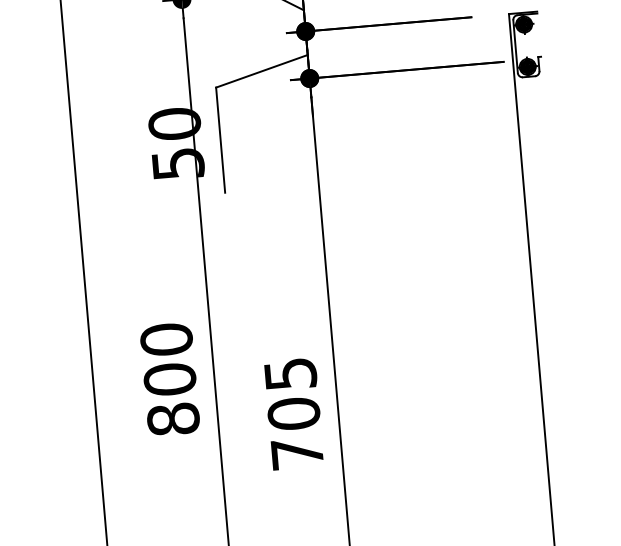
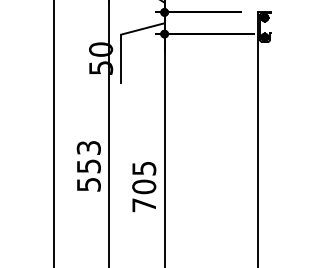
text: (169, 377) -> (88, 165), 800 -> 553

